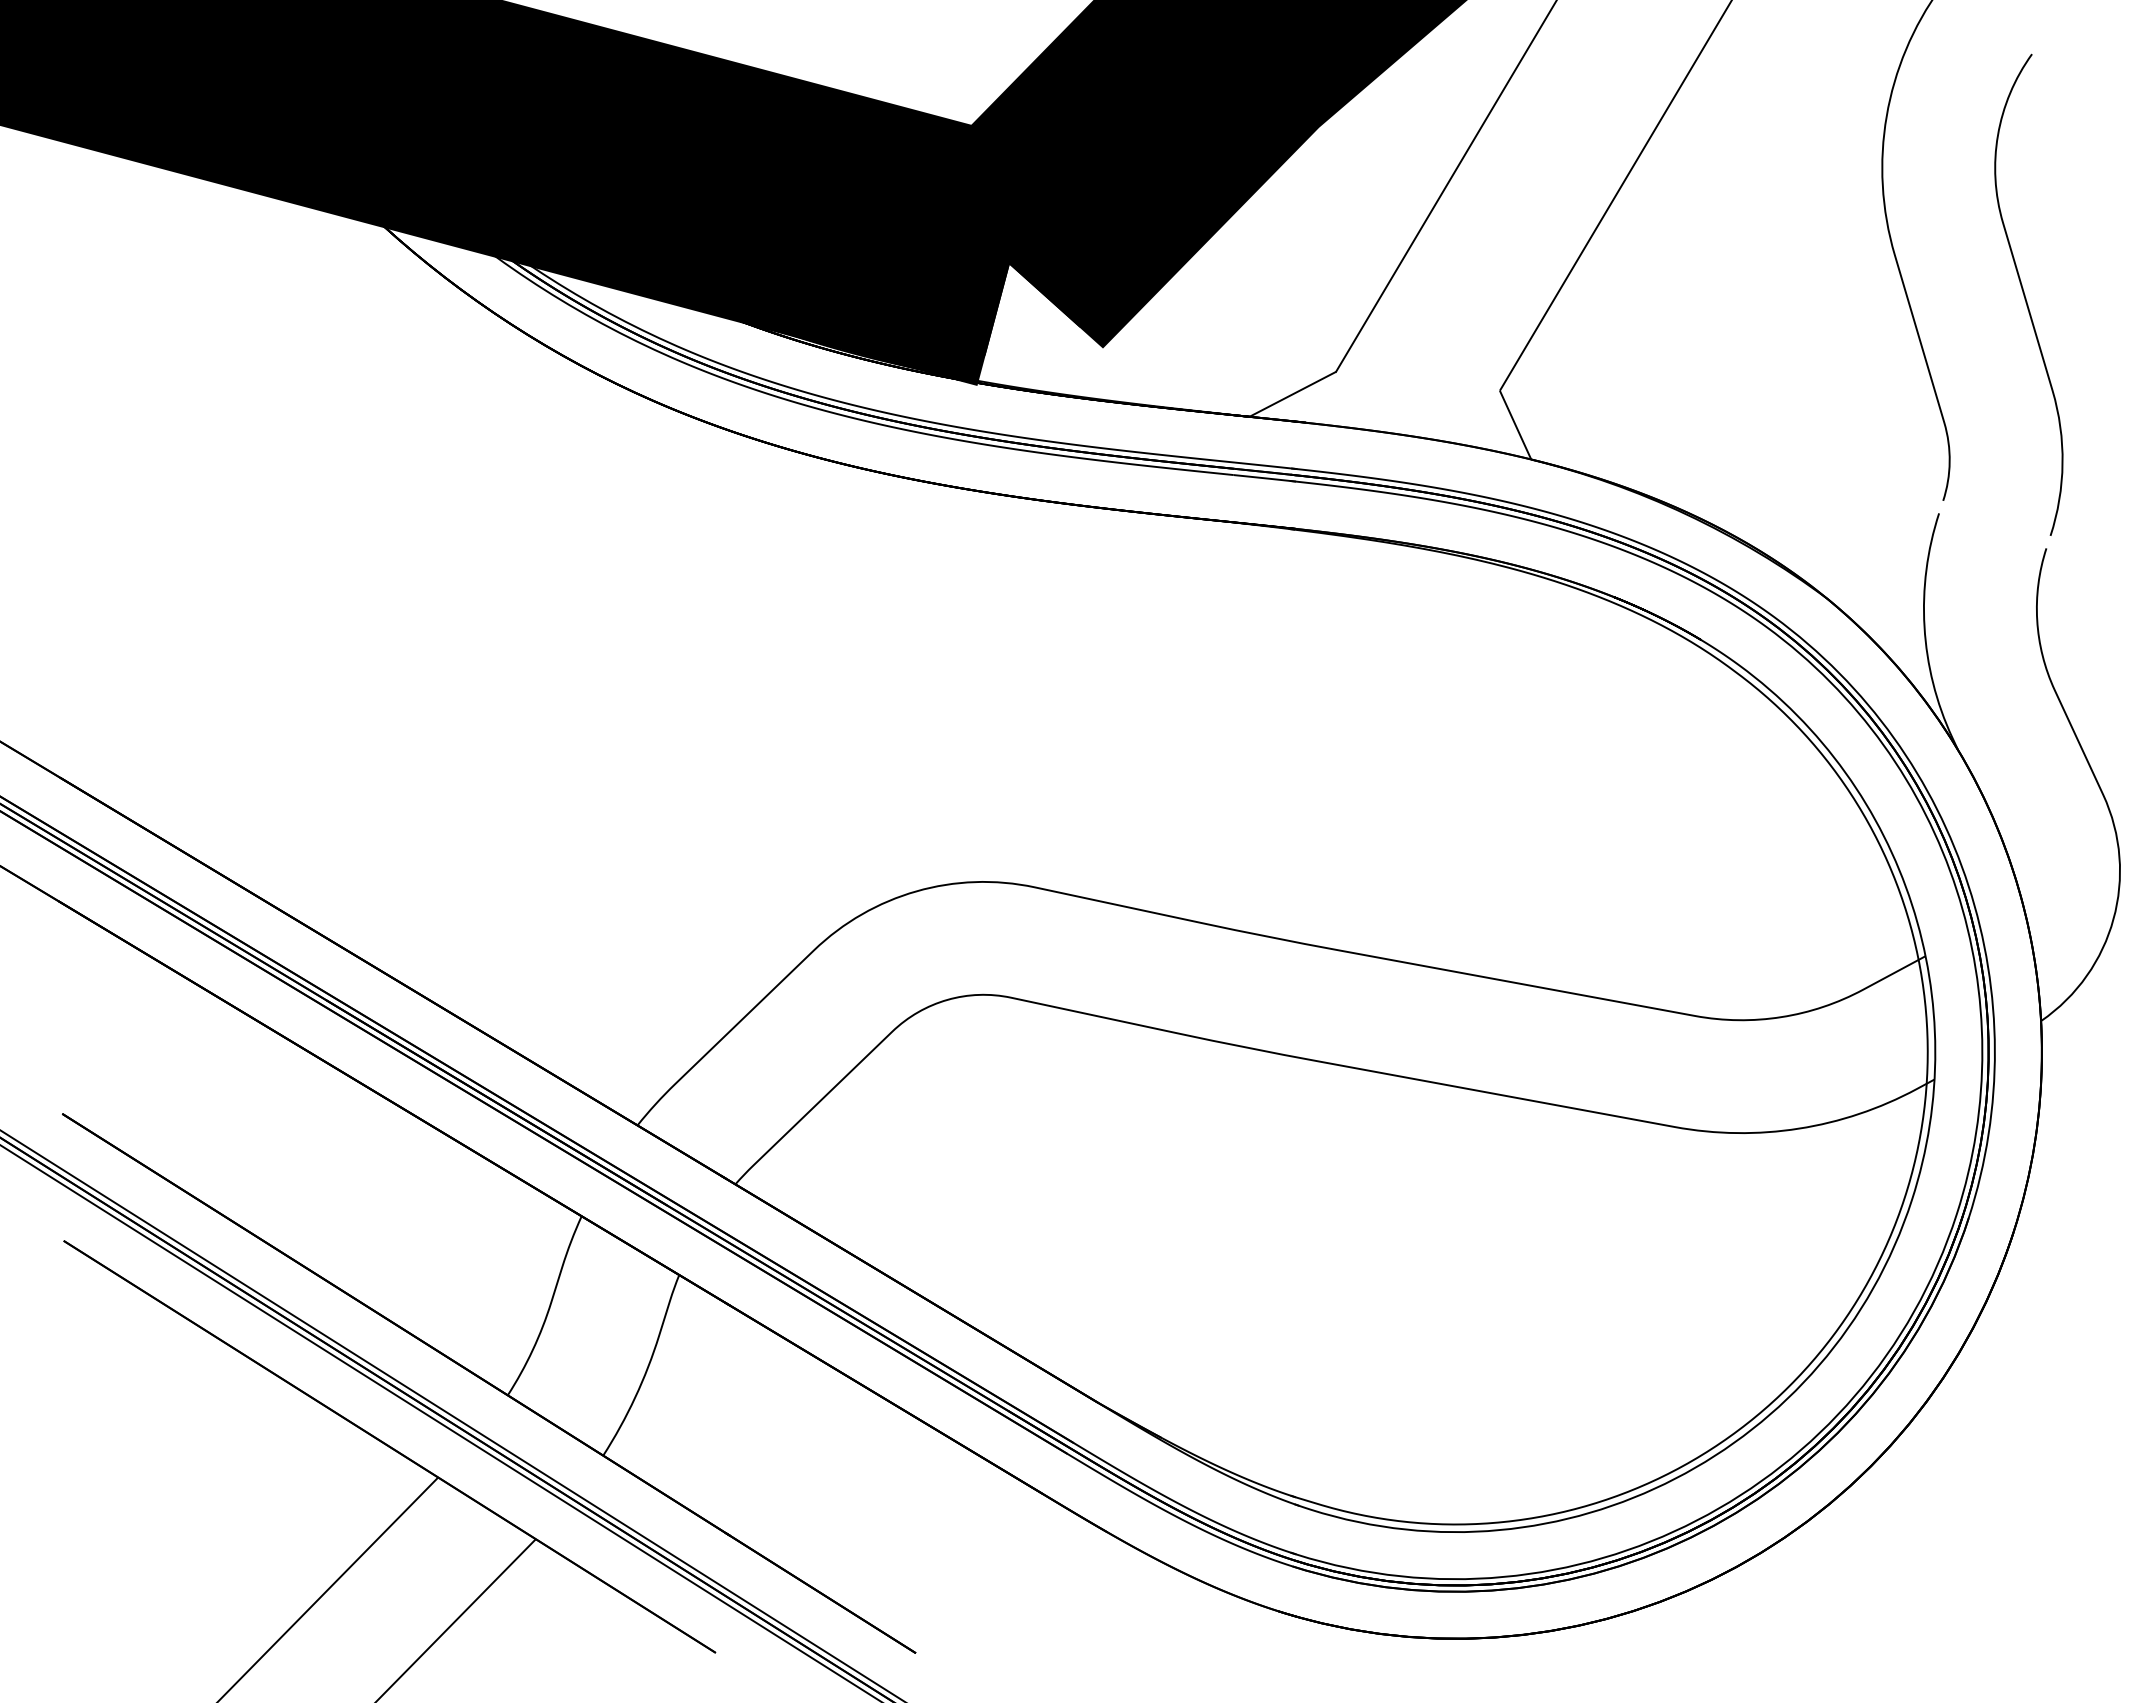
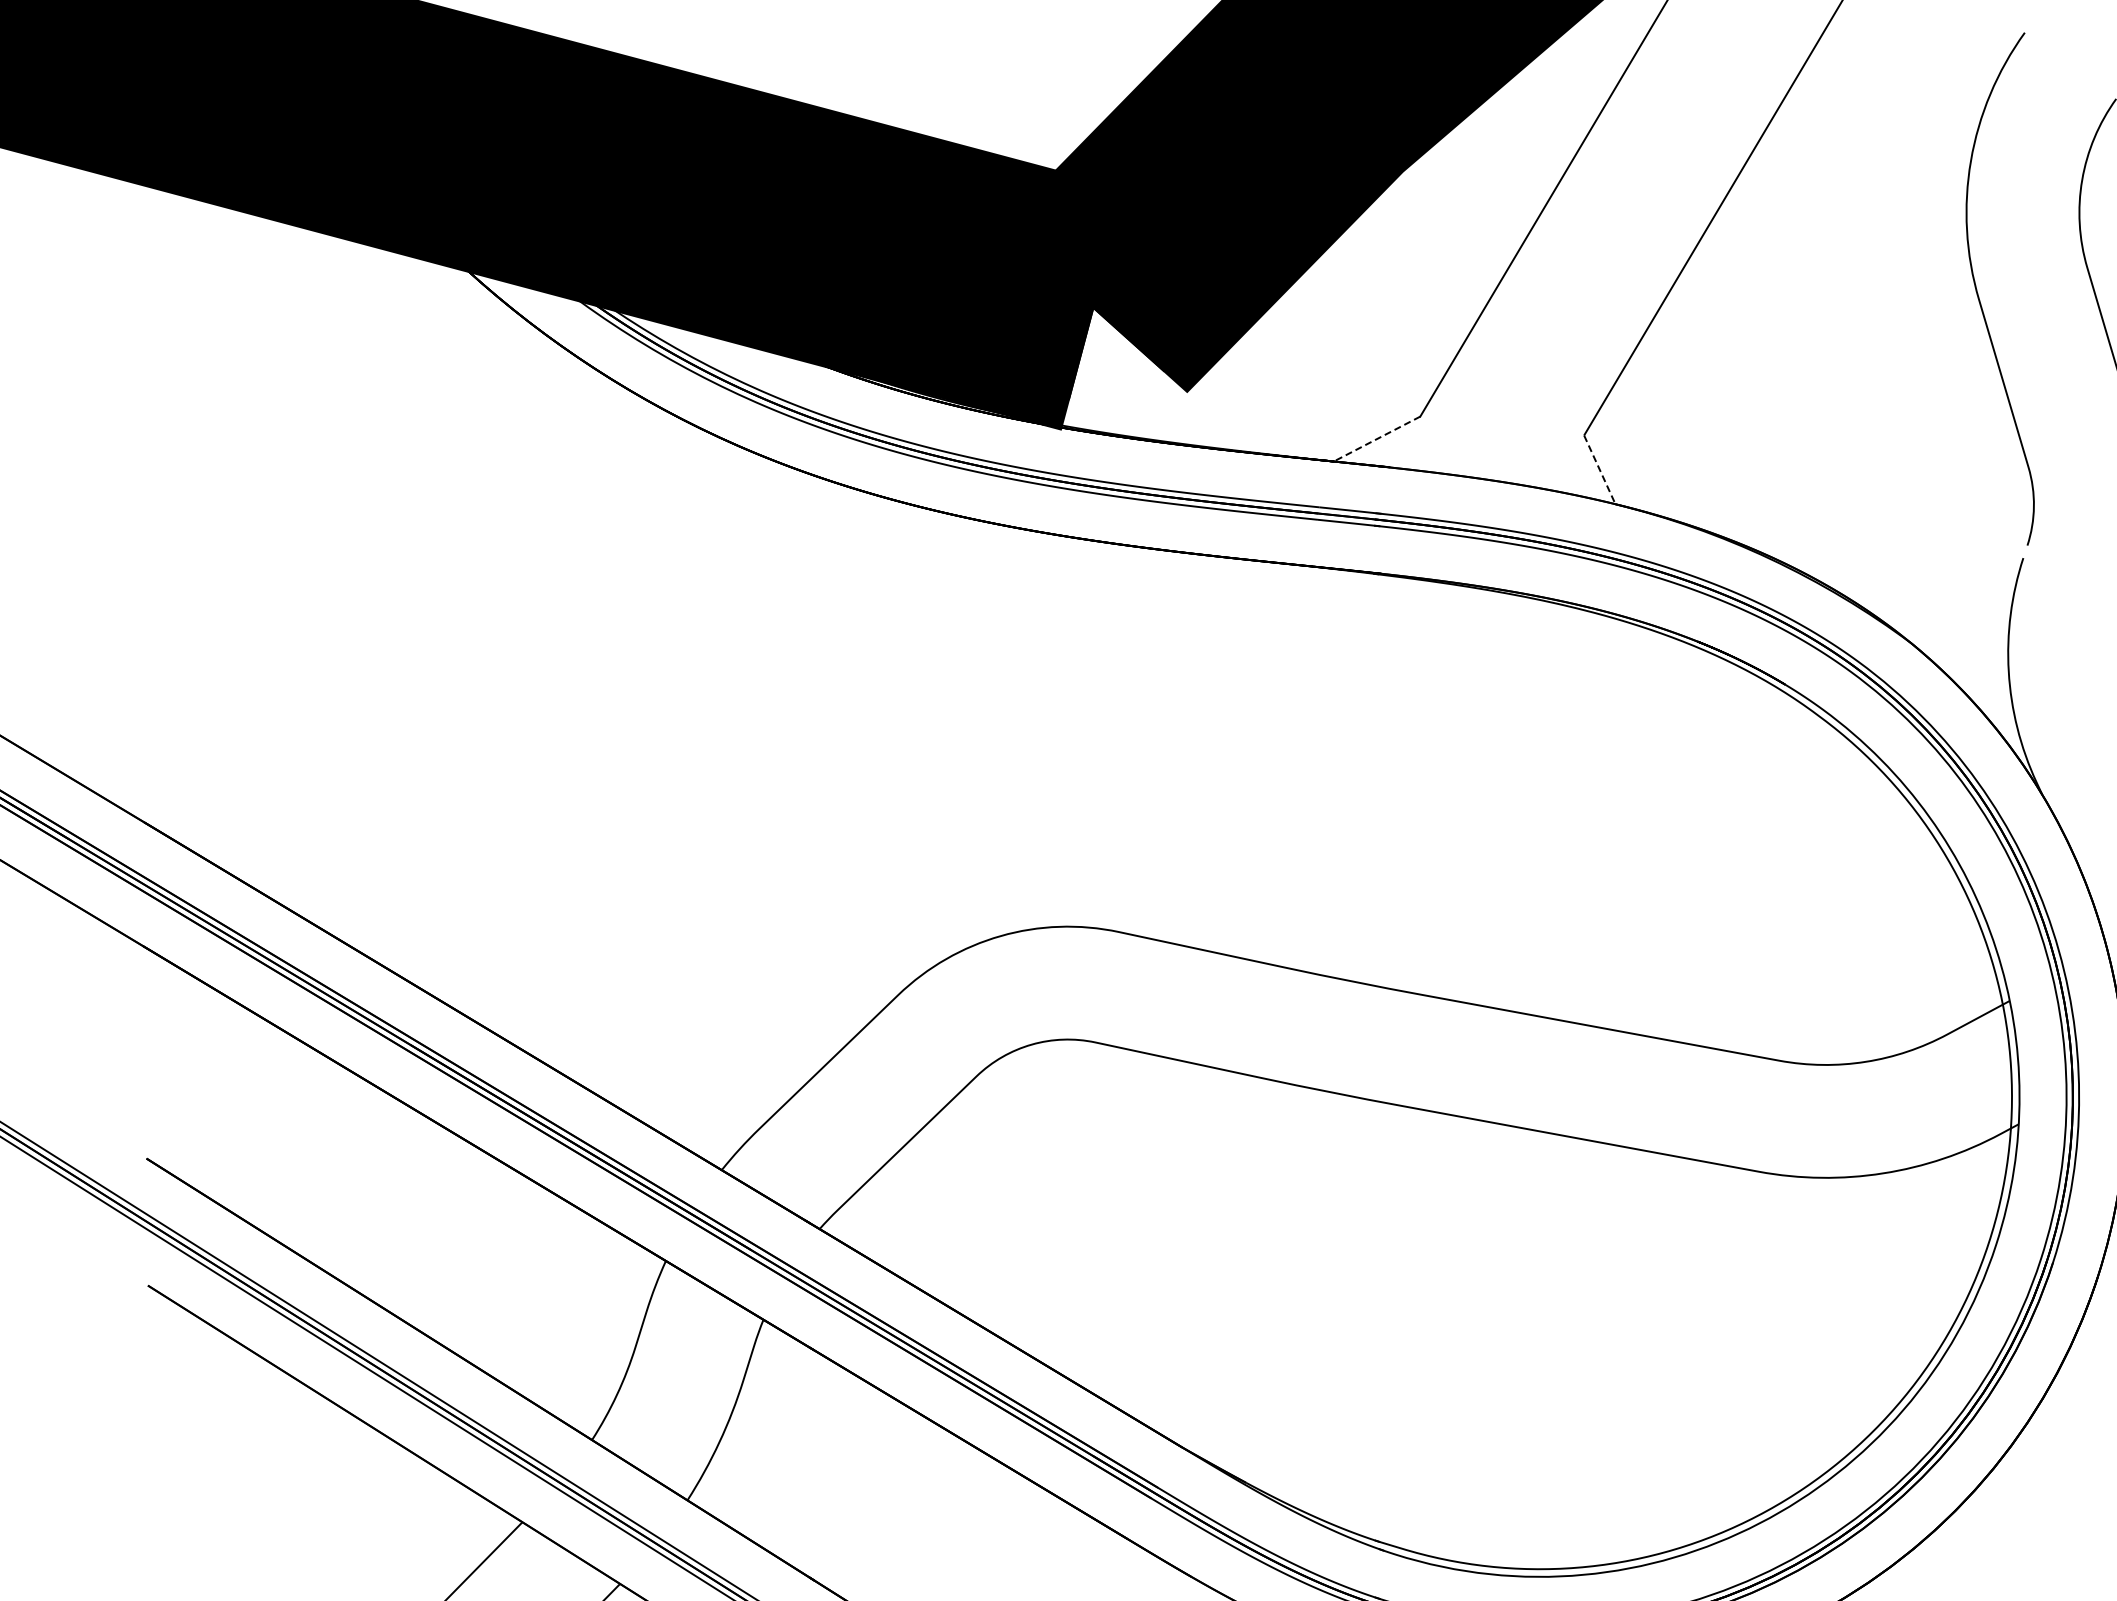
line: (1292, 394) -> (1376, 439), solid -> dashed
line: (1515, 425) -> (1599, 470), solid -> dashed

